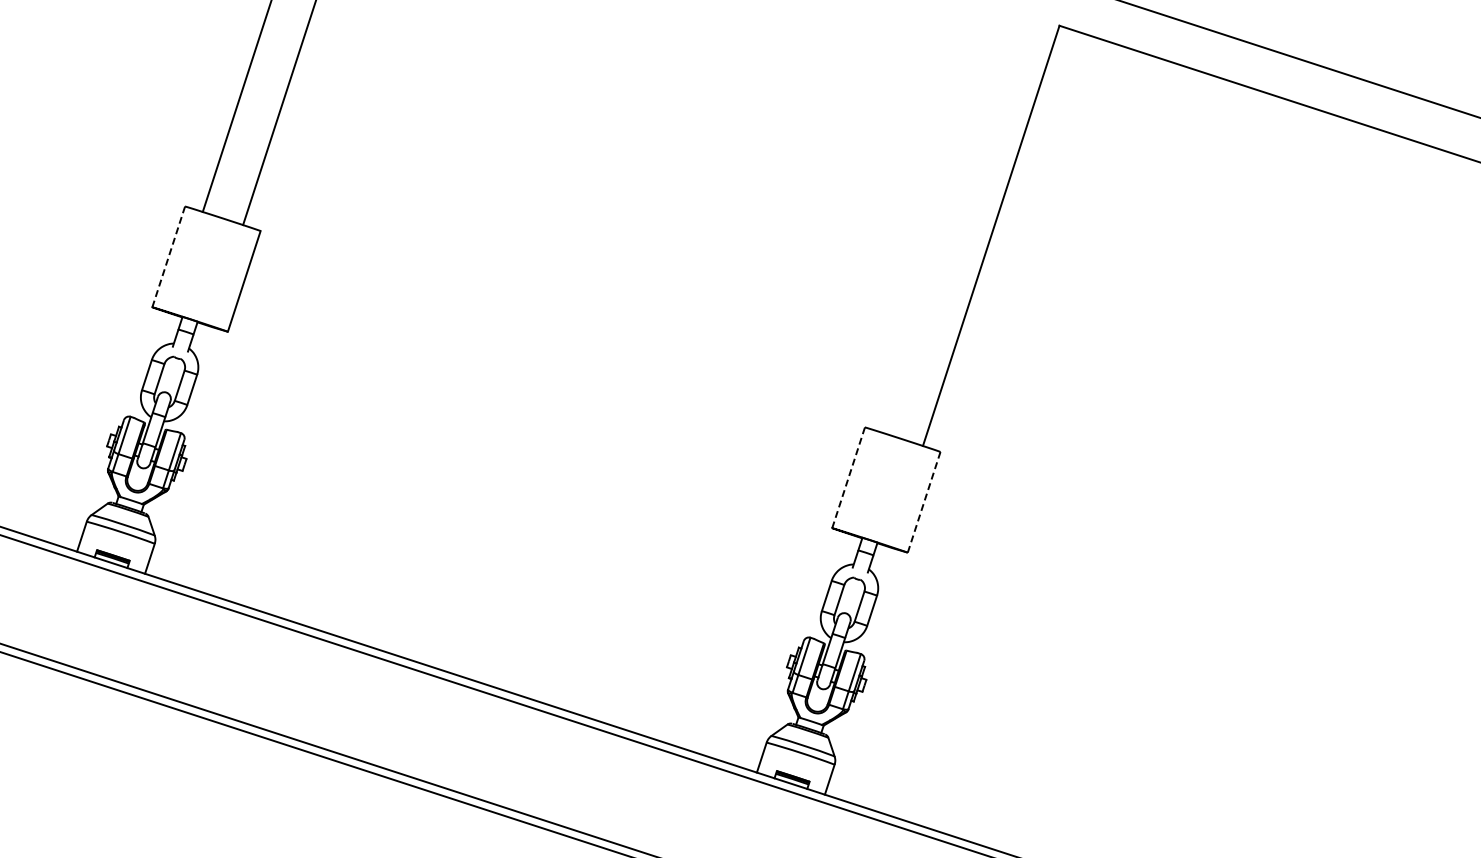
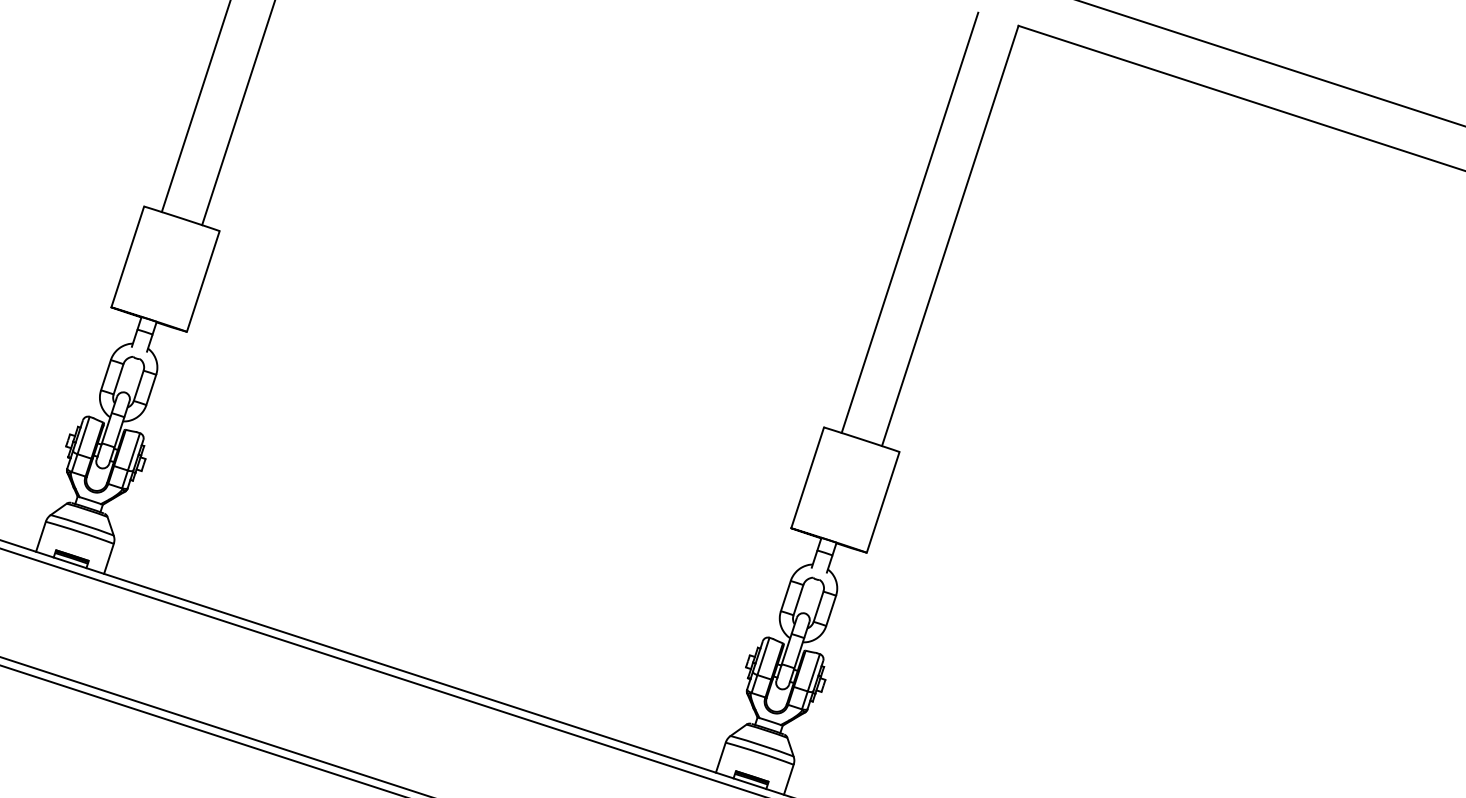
line: (950, 222) -> (909, 222), added
line: (168, 256) -> (127, 256), dashed -> solid
line: (848, 477) -> (807, 477), dashed -> solid
line: (924, 502) -> (883, 502), dashed -> solid

